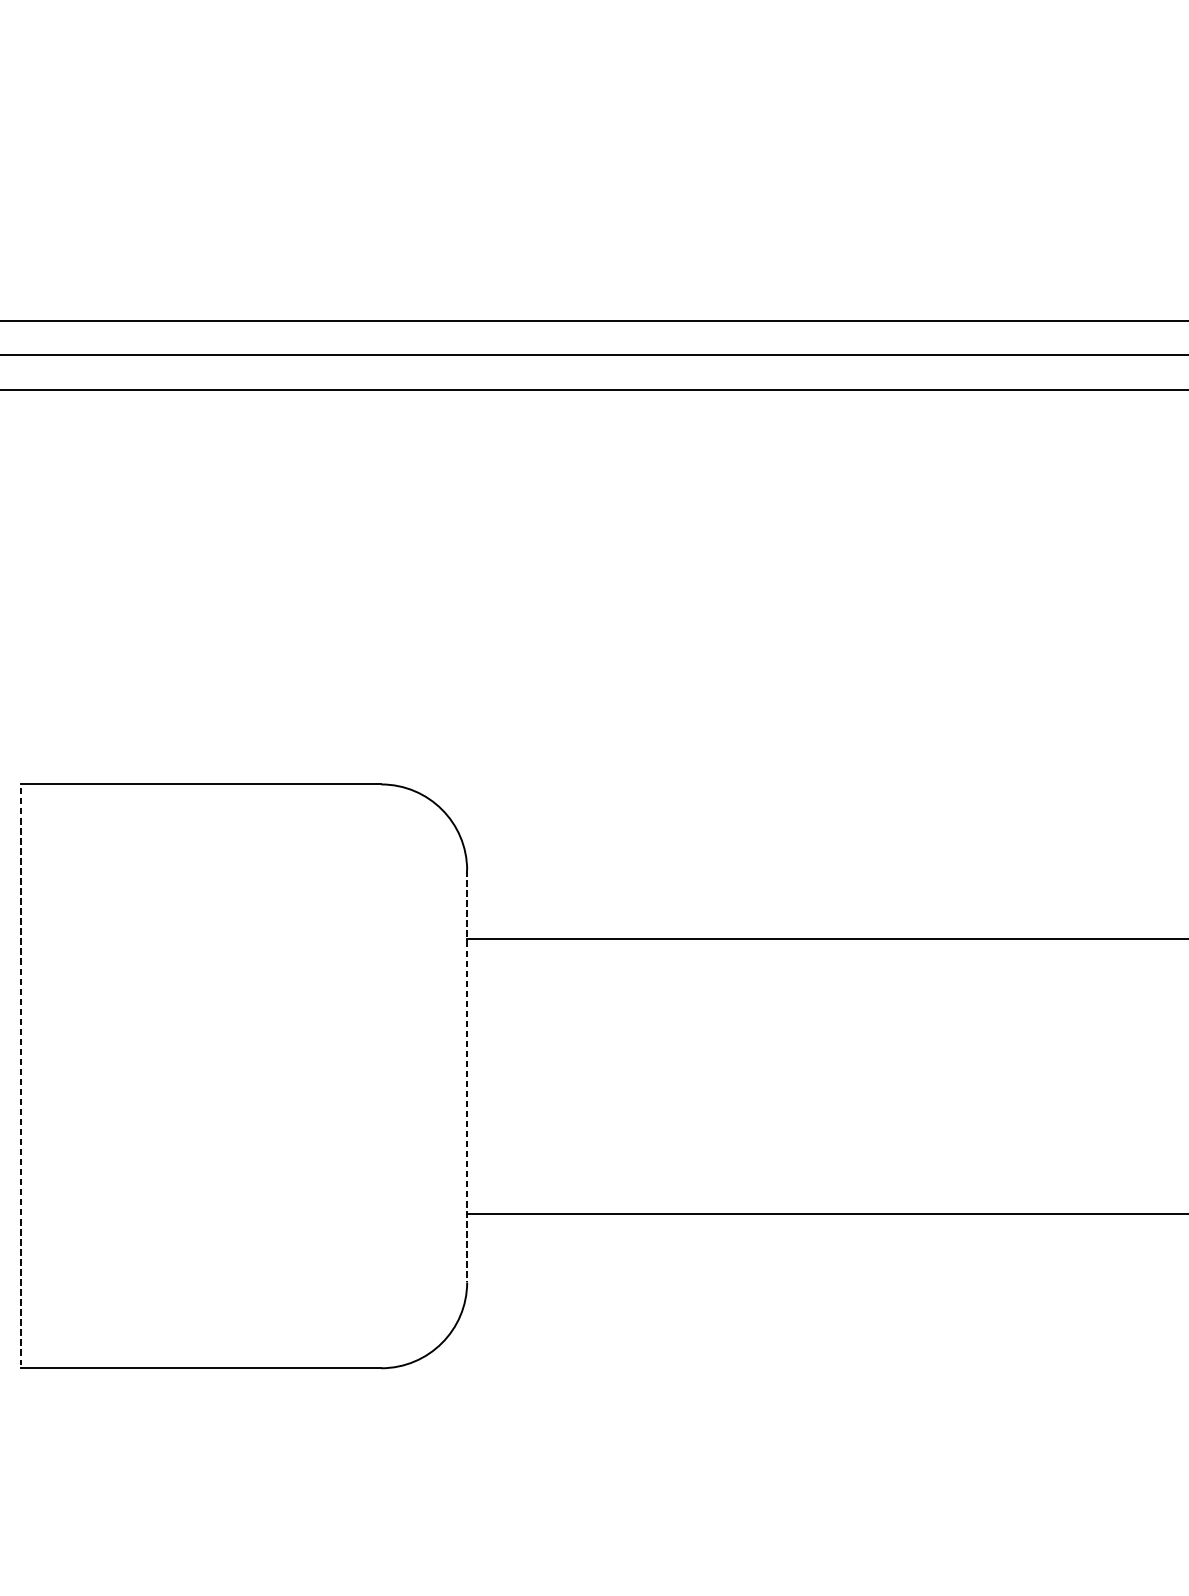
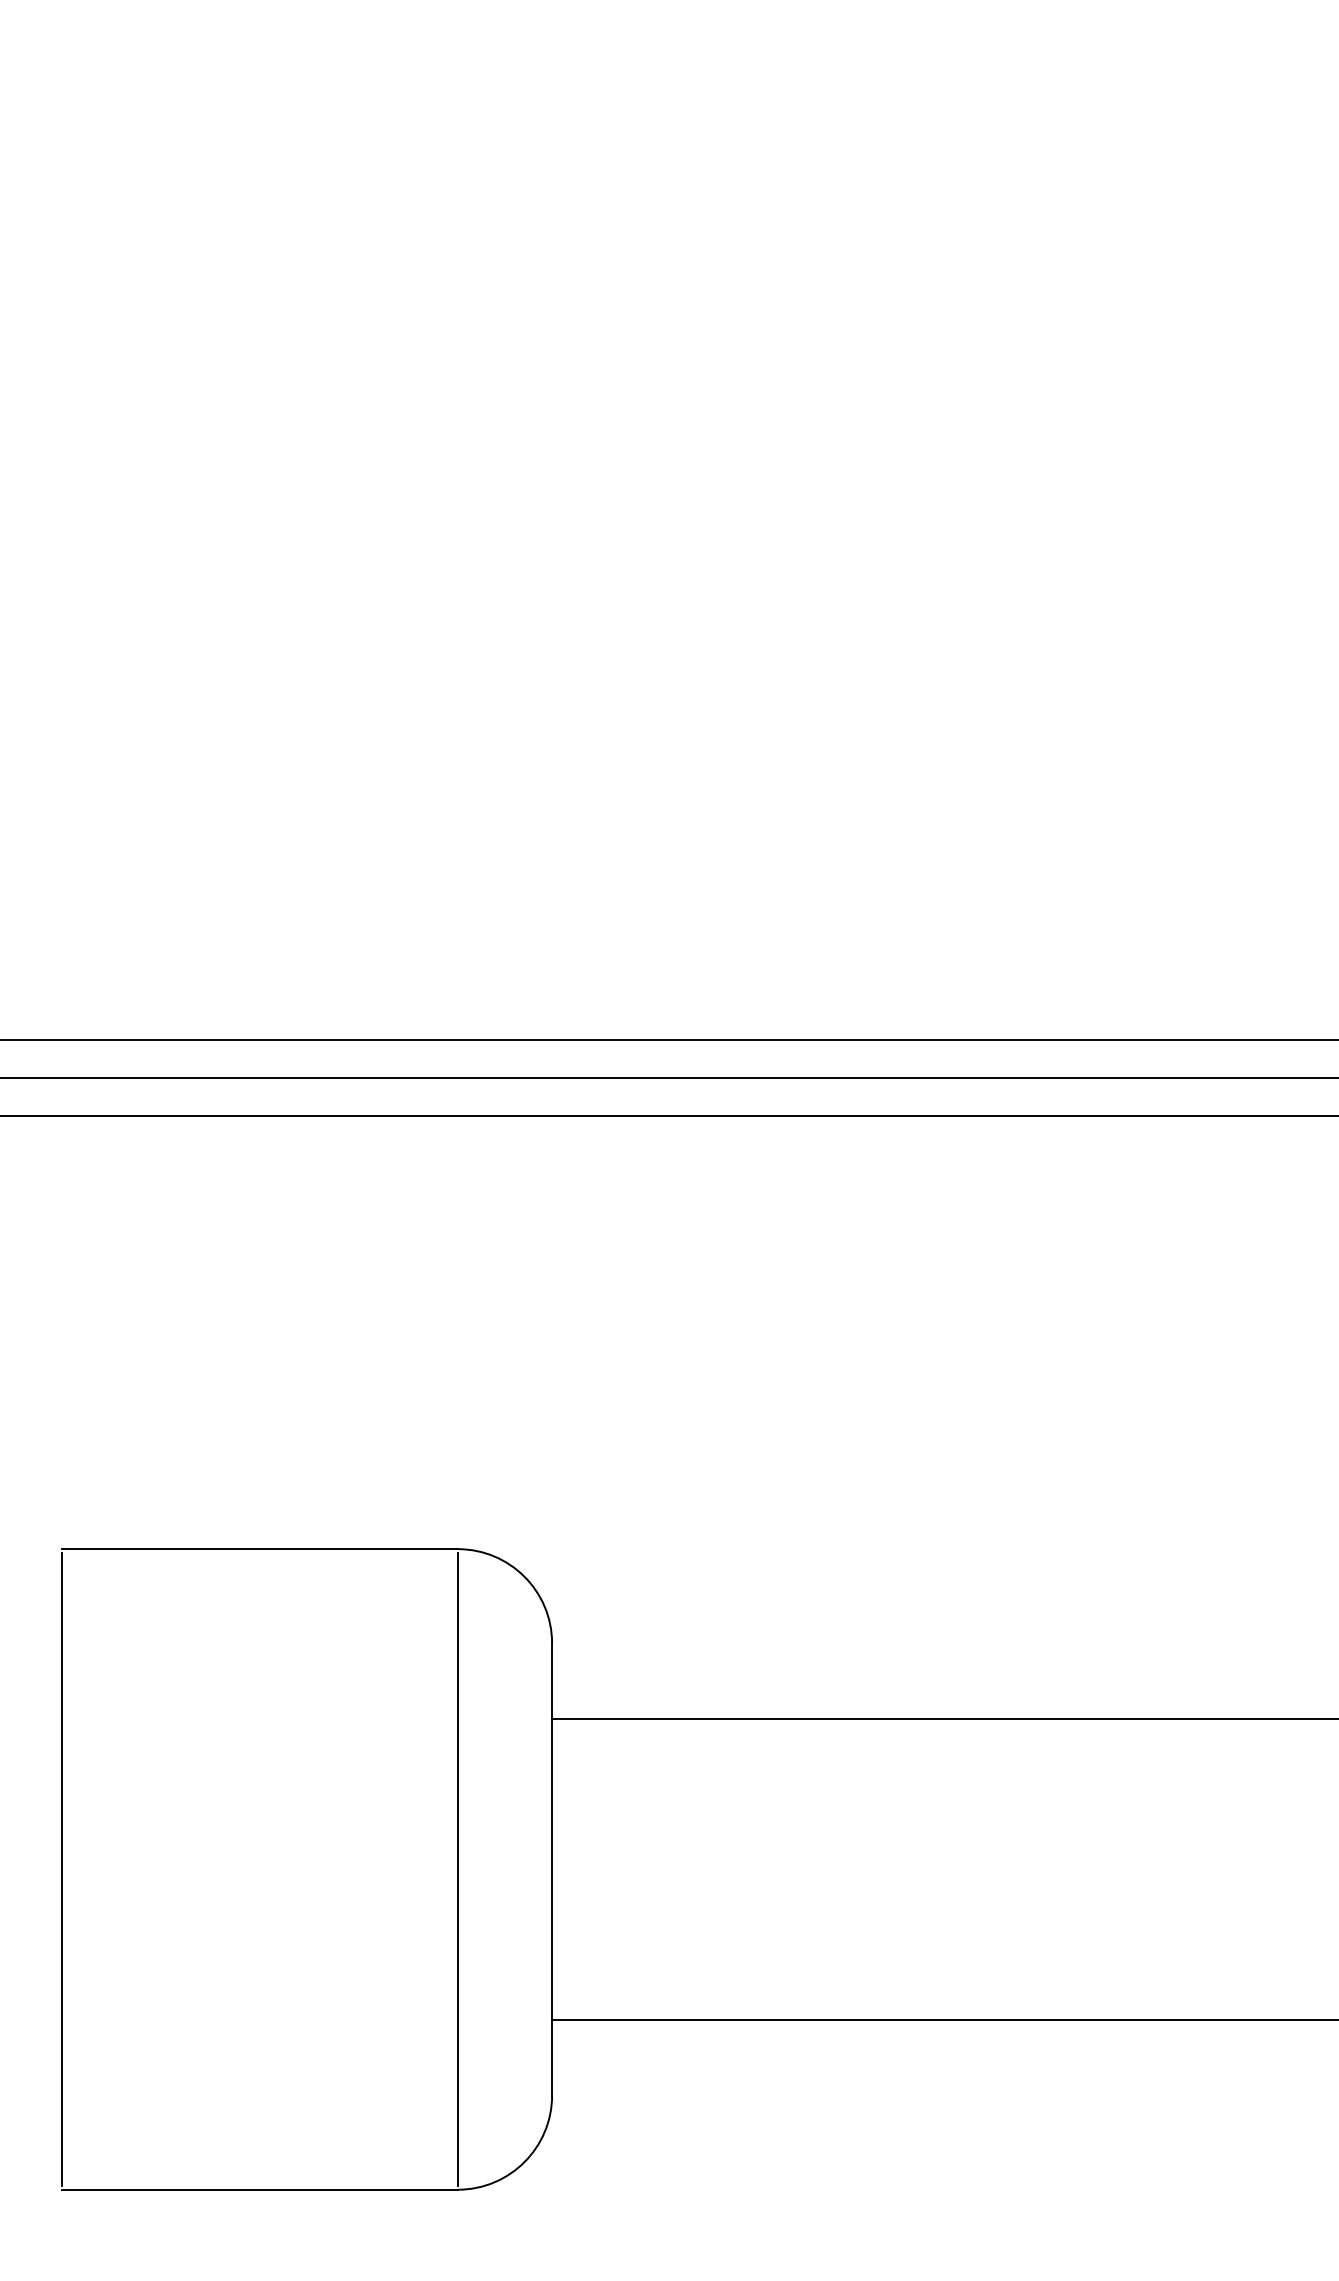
line: (20, 1076) -> (62, 1869), dashed -> solid
line: (380, 1076) -> (457, 1869), added
line: (467, 1076) -> (552, 1869), dashed -> solid

